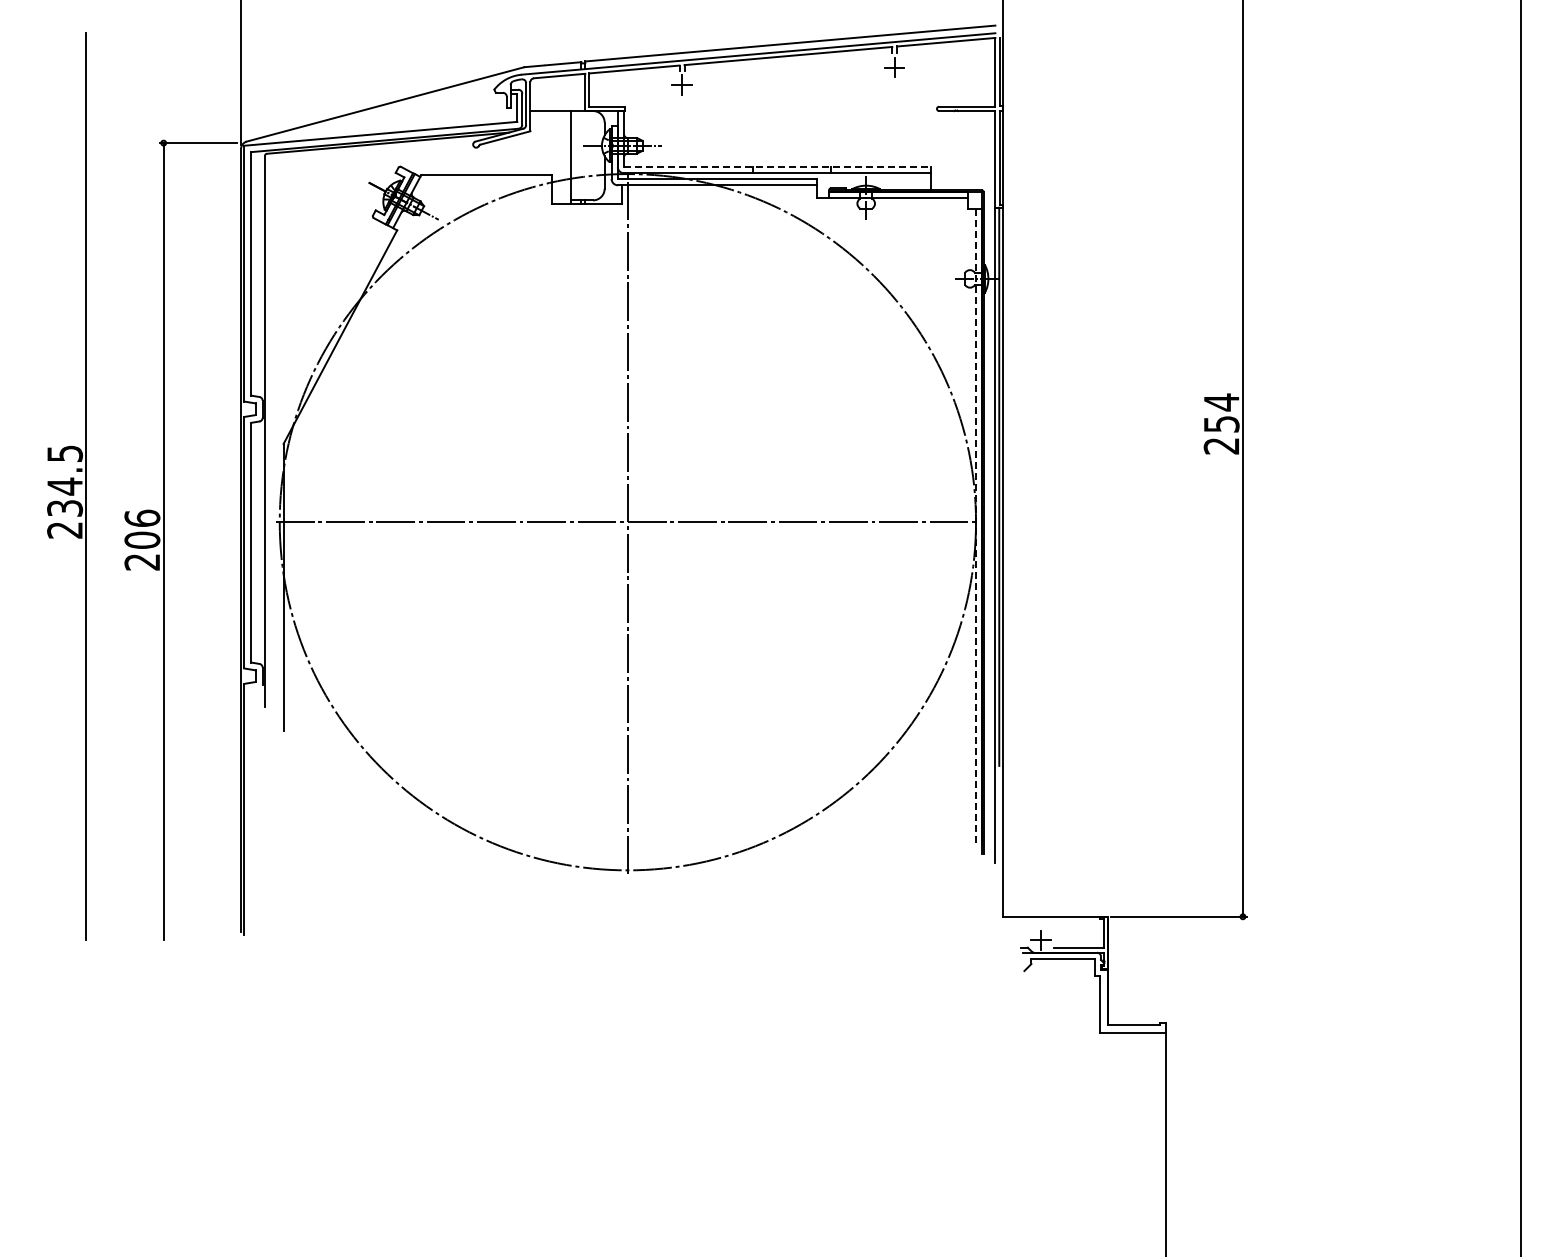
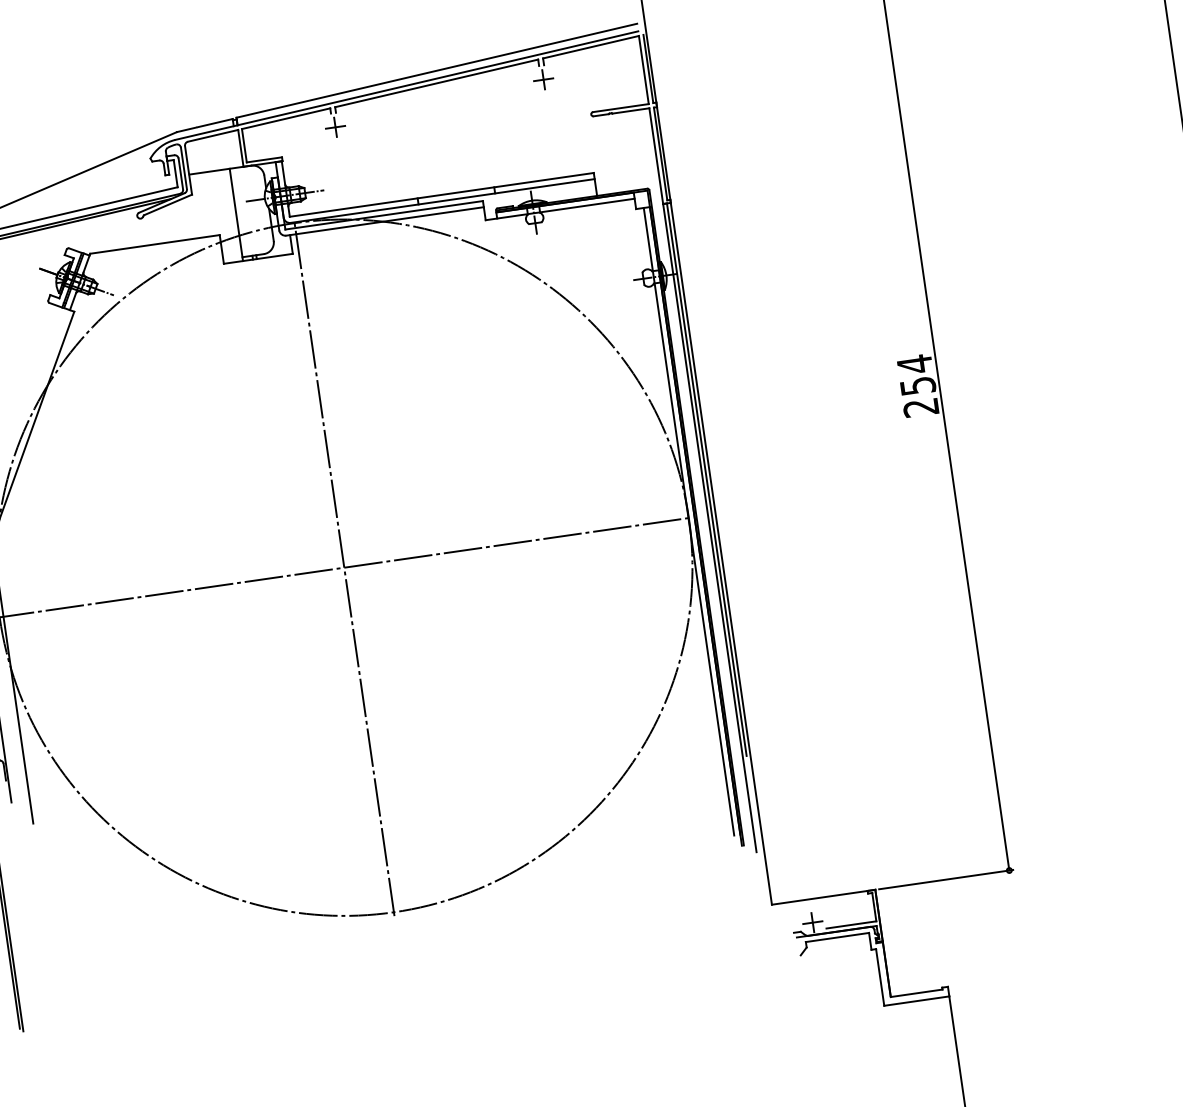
line: (777, 167) -> (441, 195), dashed -> solid
line: (975, 526) -> (688, 522), dashed -> solid

